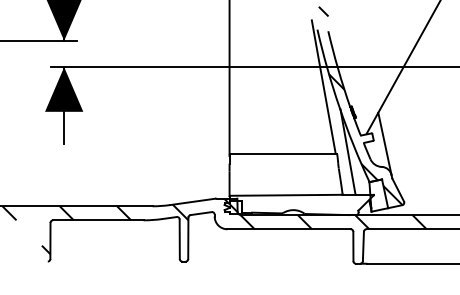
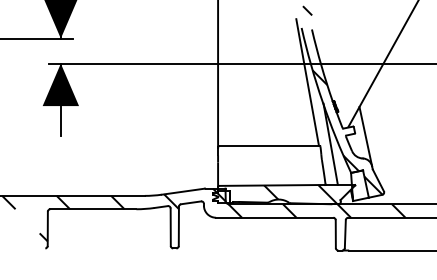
hatch: (316, 204) -> (300, 194), added

